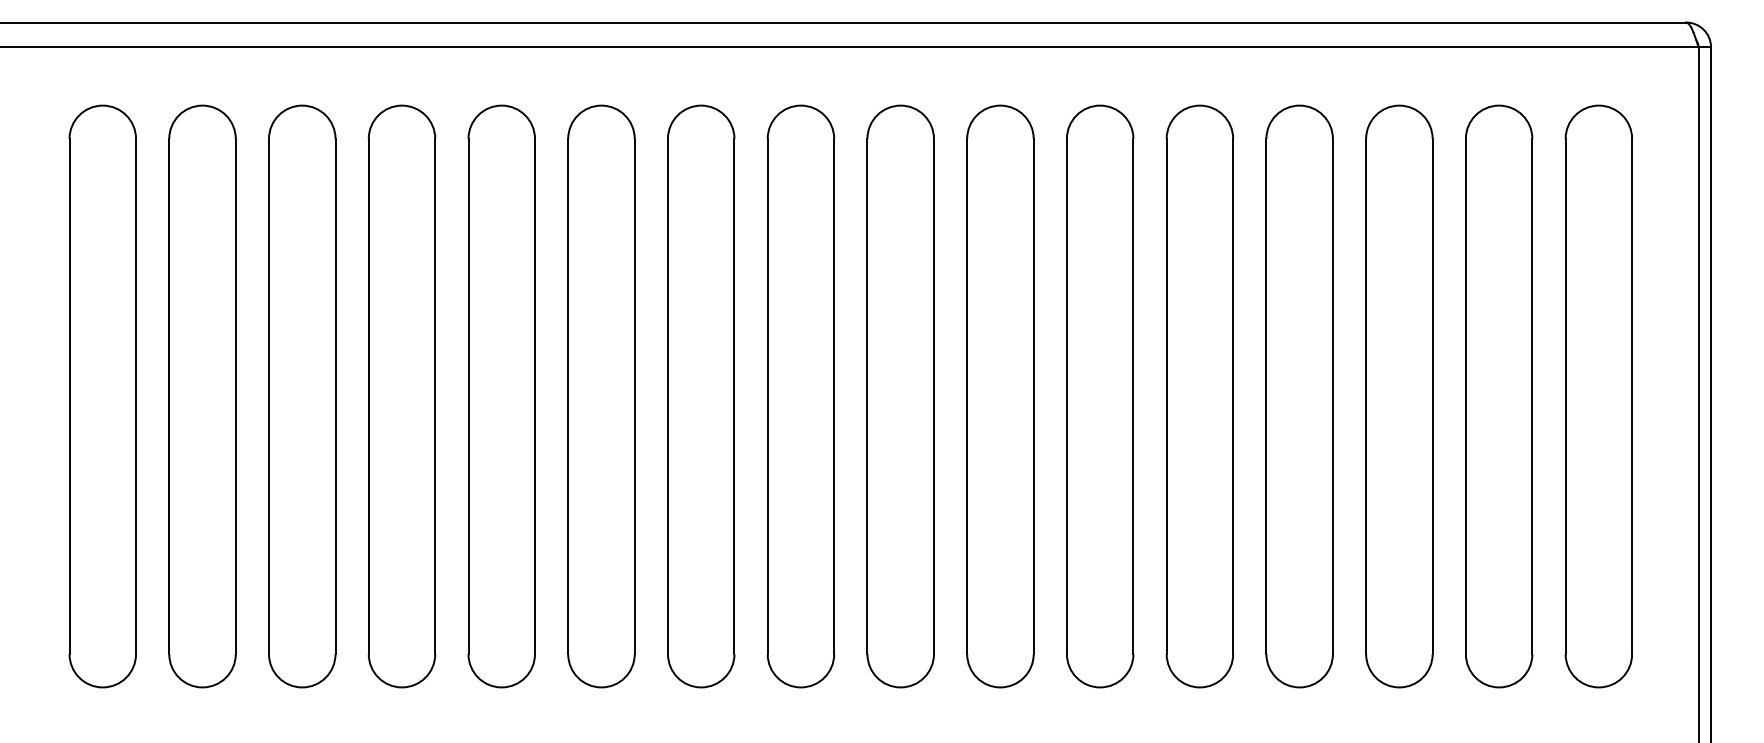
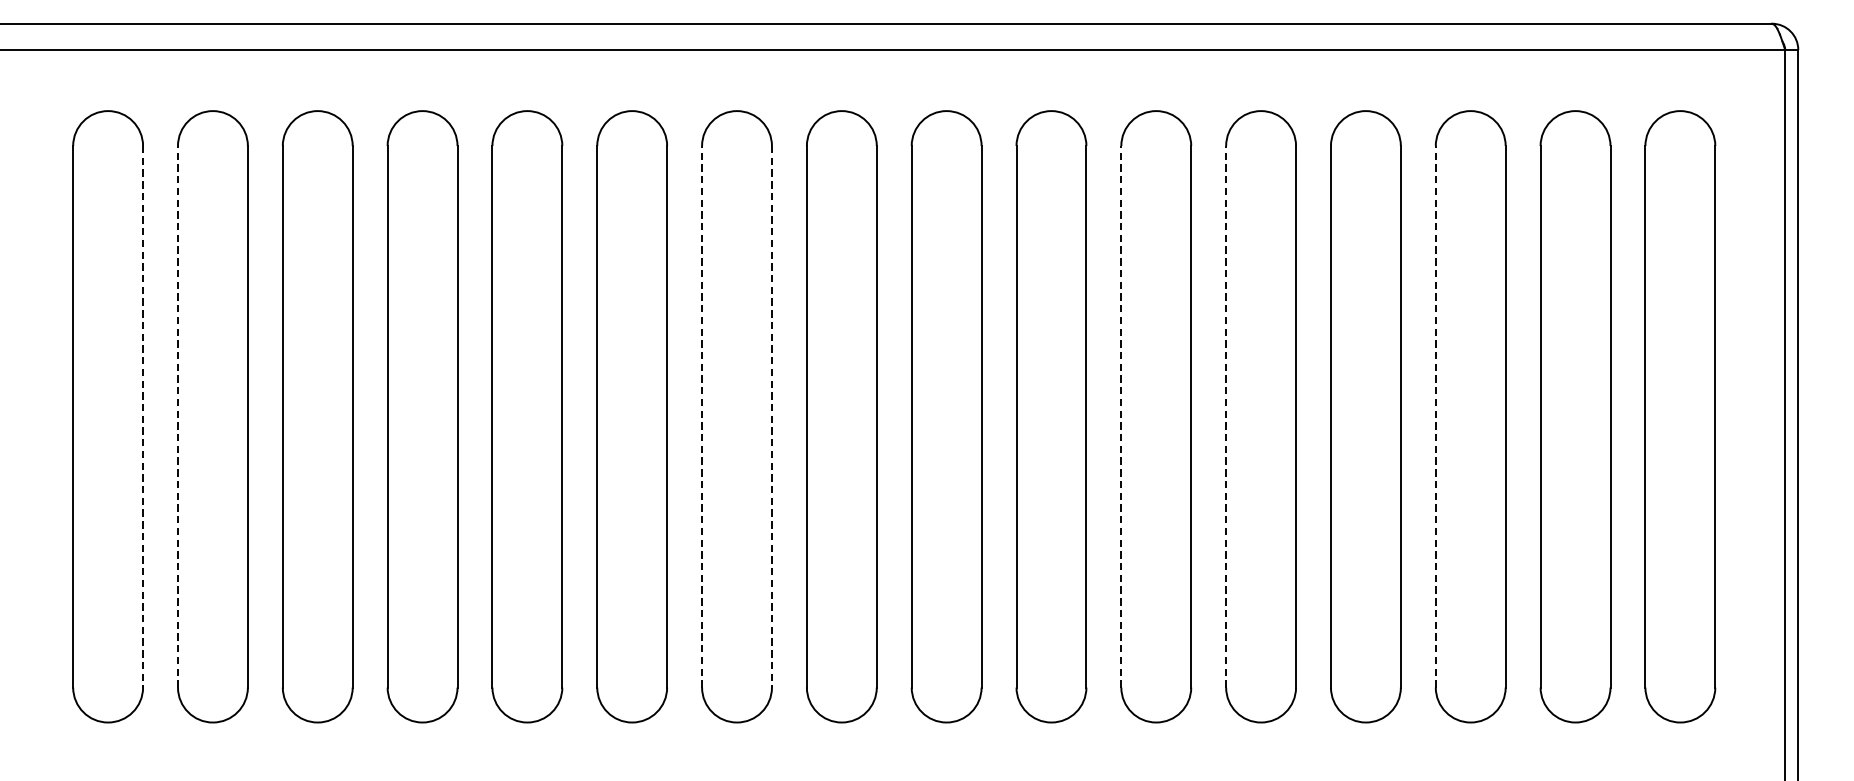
line: (136, 396) -> (143, 416), solid -> dashed
line: (169, 396) -> (178, 416), solid -> dashed
line: (667, 396) -> (701, 416), solid -> dashed
line: (734, 396) -> (771, 416), solid -> dashed
line: (1066, 396) -> (1120, 416), solid -> dashed
line: (1166, 396) -> (1225, 416), solid -> dashed
line: (1366, 396) -> (1436, 416), solid -> dashed

